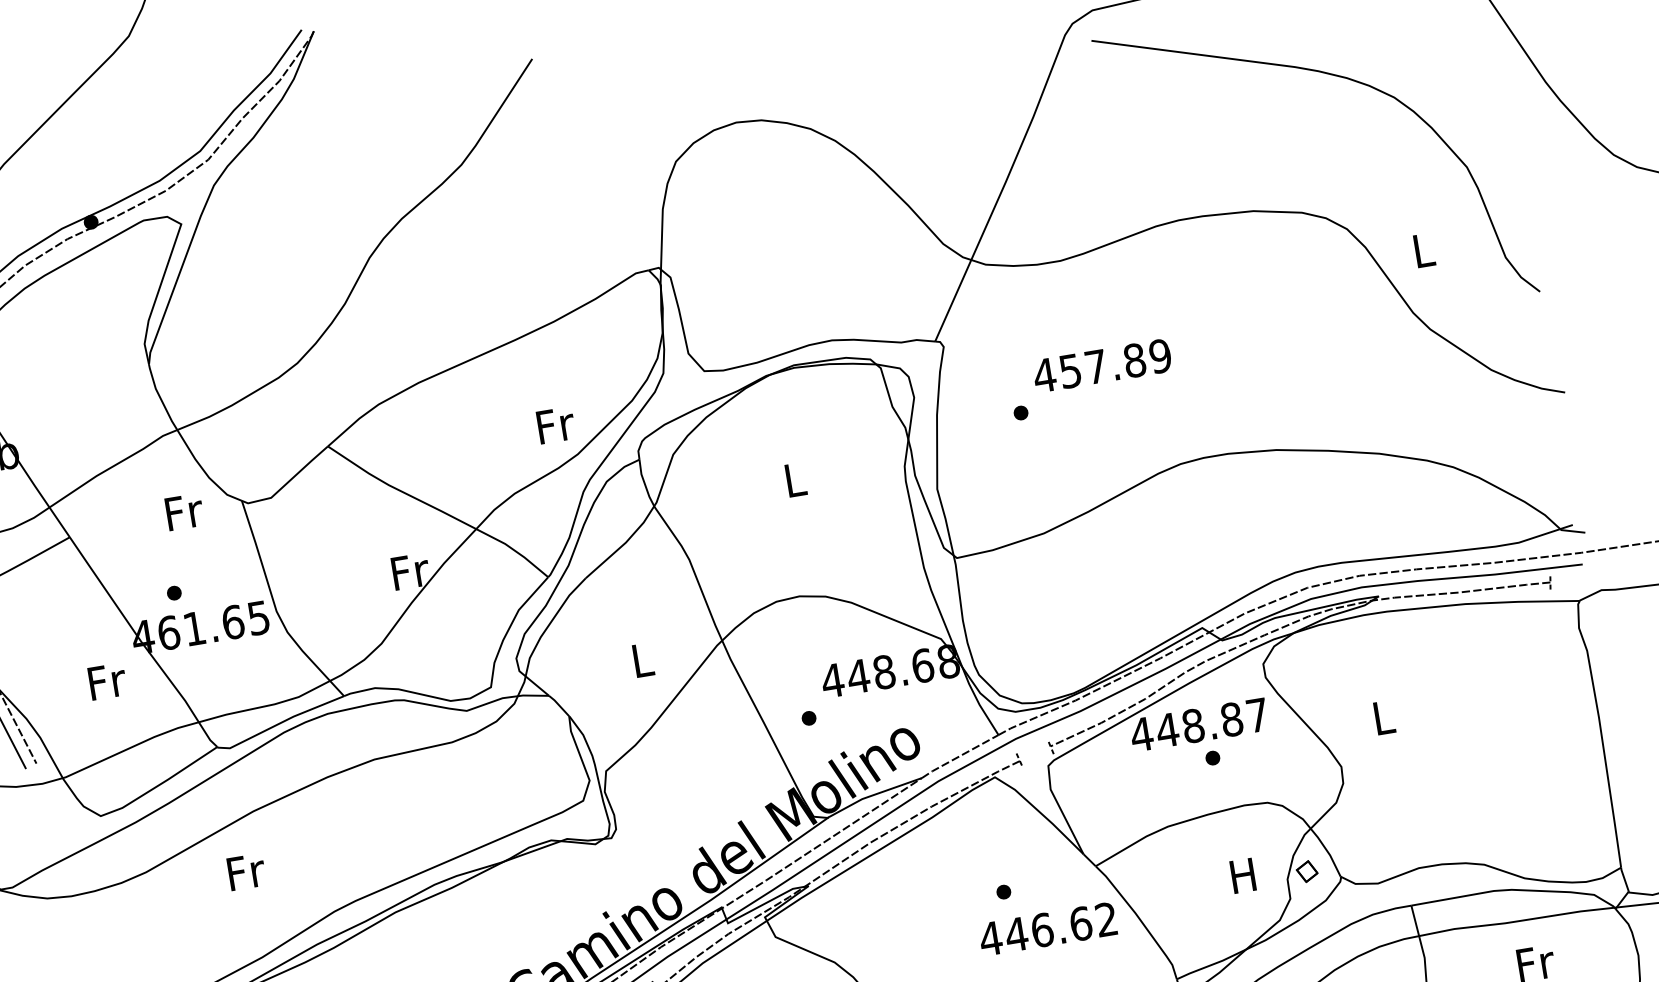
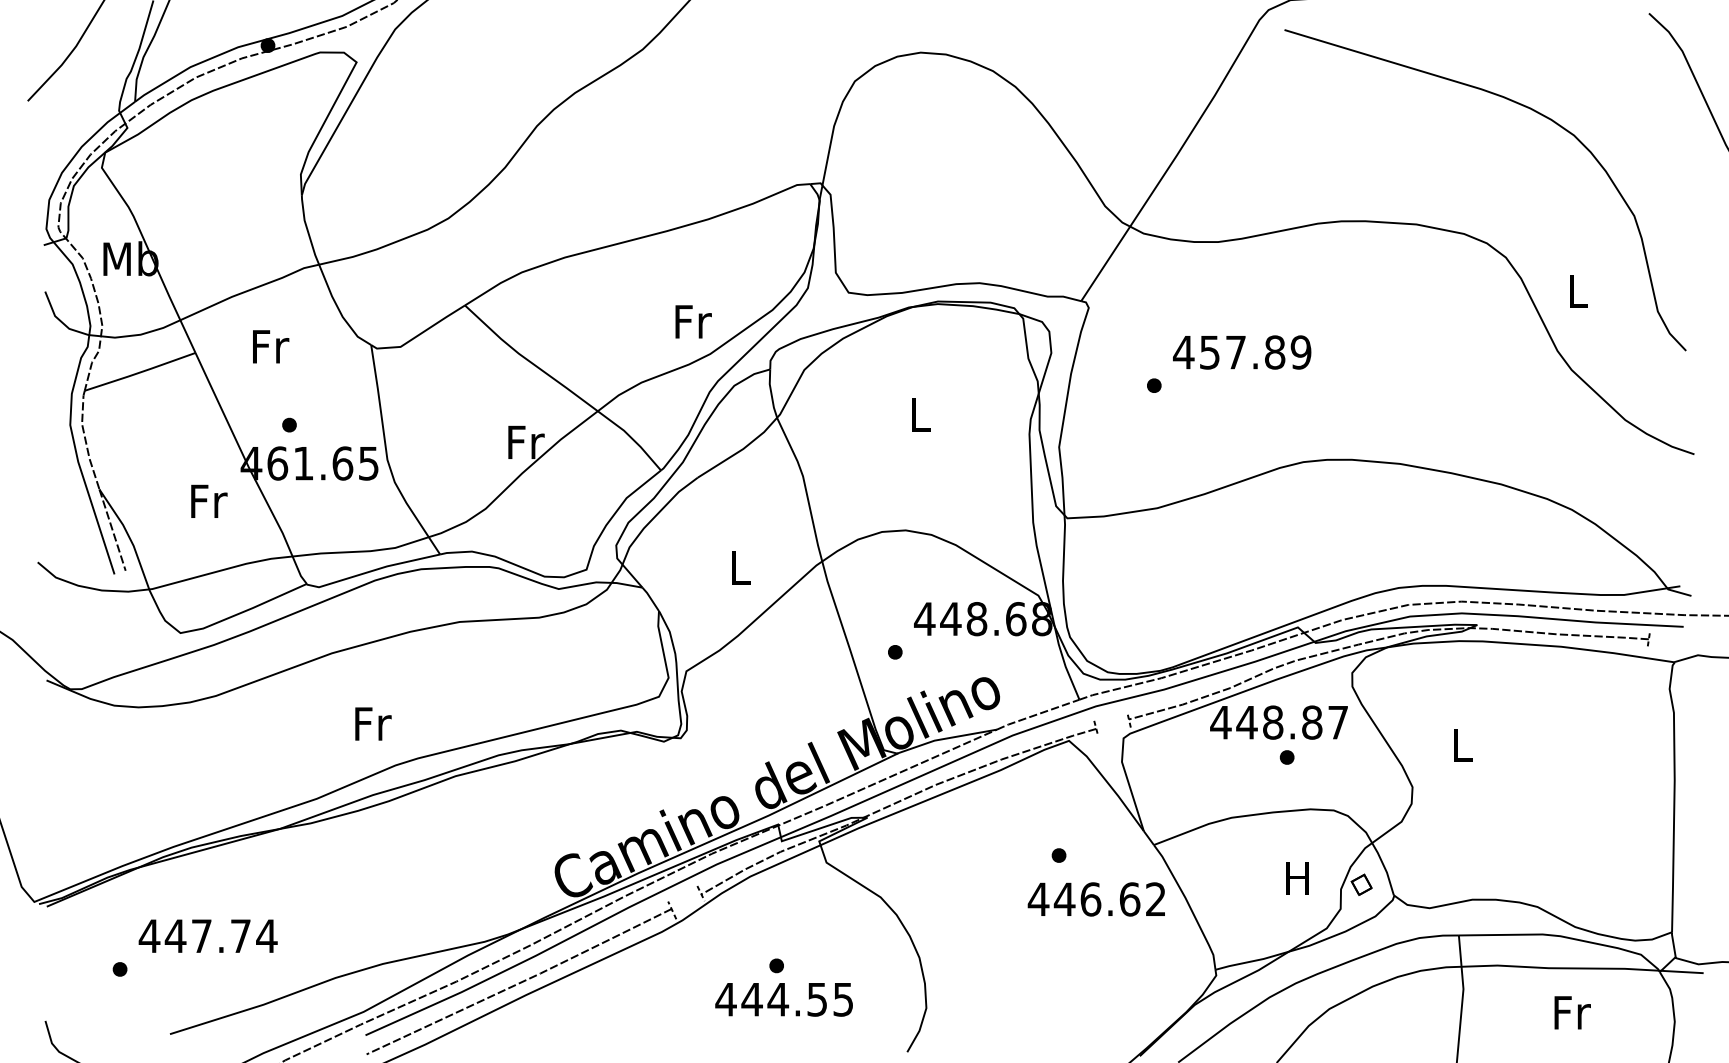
text: (185, 511) -> (271, 346), moved
text: (246, 871) -> (373, 723), moved

